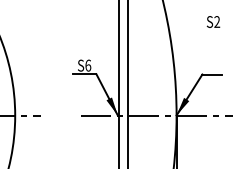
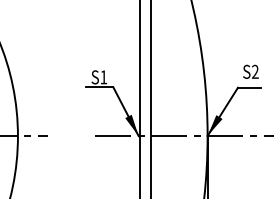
text: (213, 21) -> (250, 71), moved
text: (88, 65) -> (104, 77), S6 -> S1

